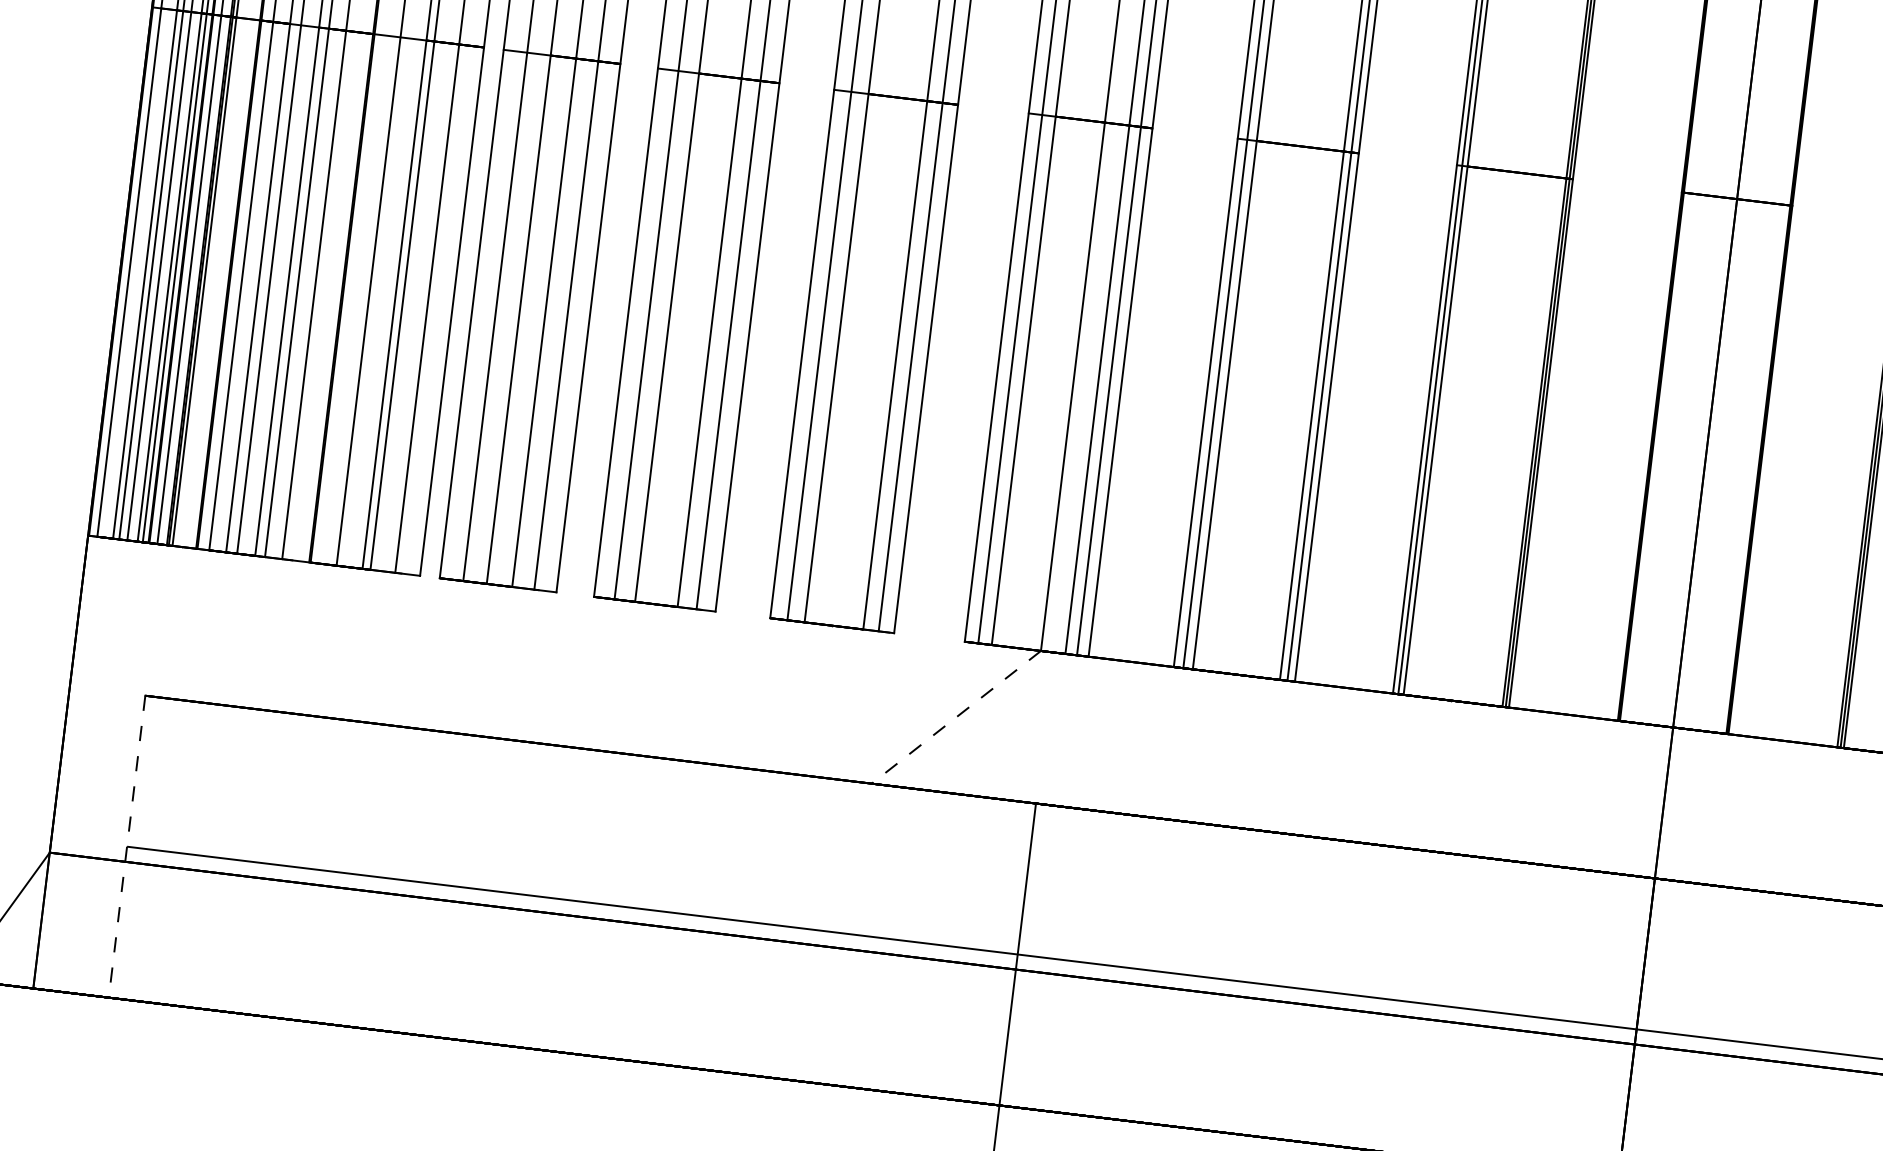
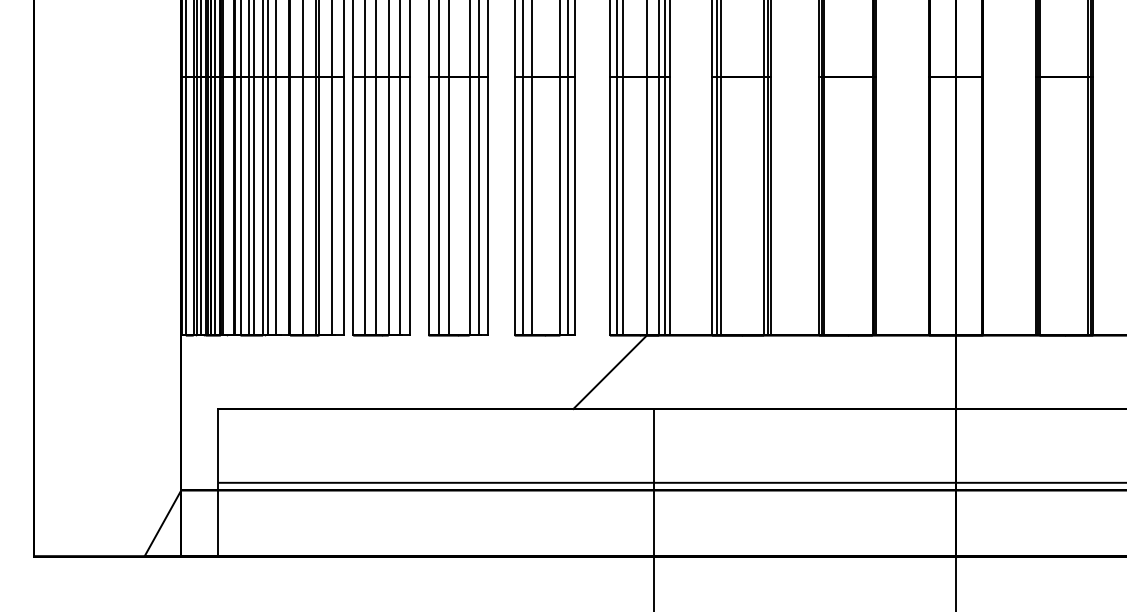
line: (954, 717) -> (609, 372), dashed -> solid
line: (127, 846) -> (218, 482), dashed -> solid

